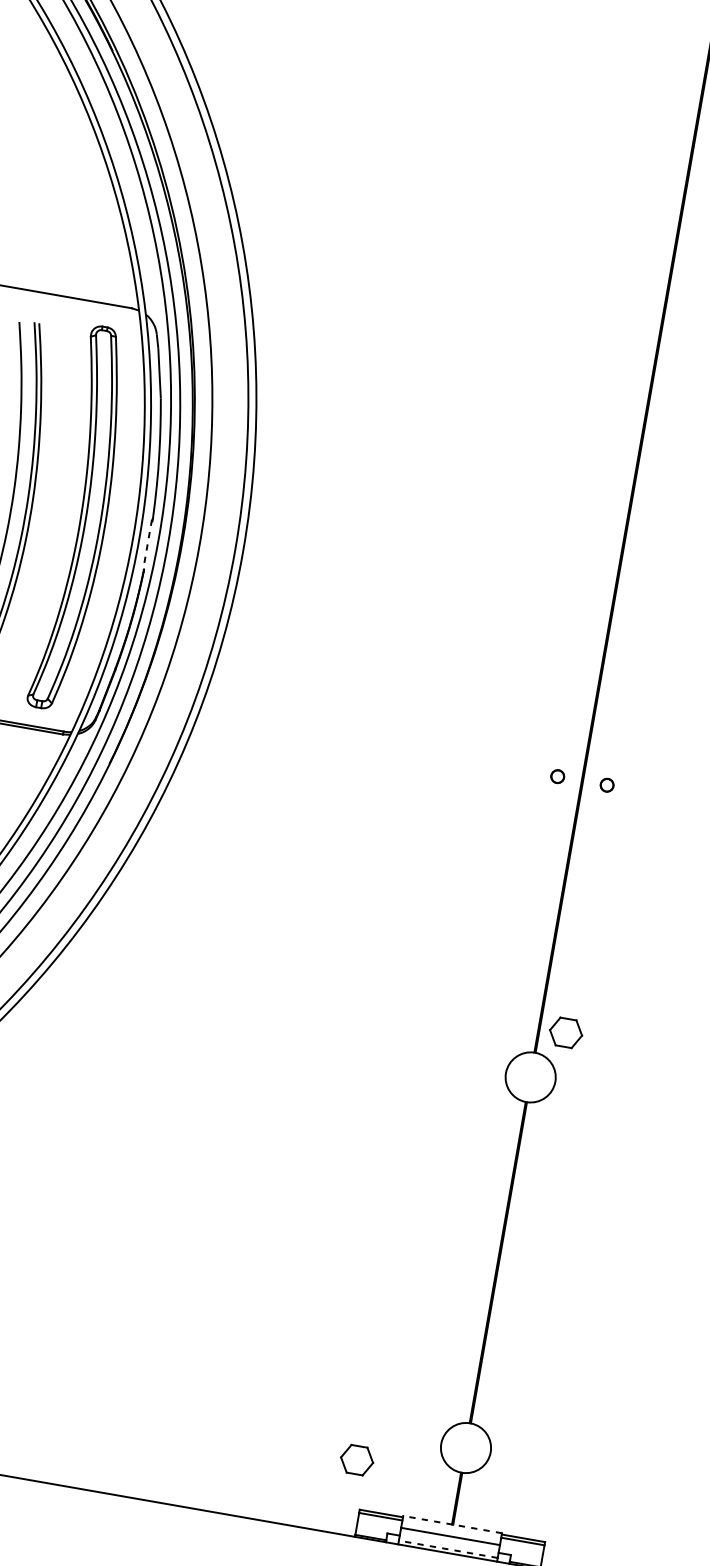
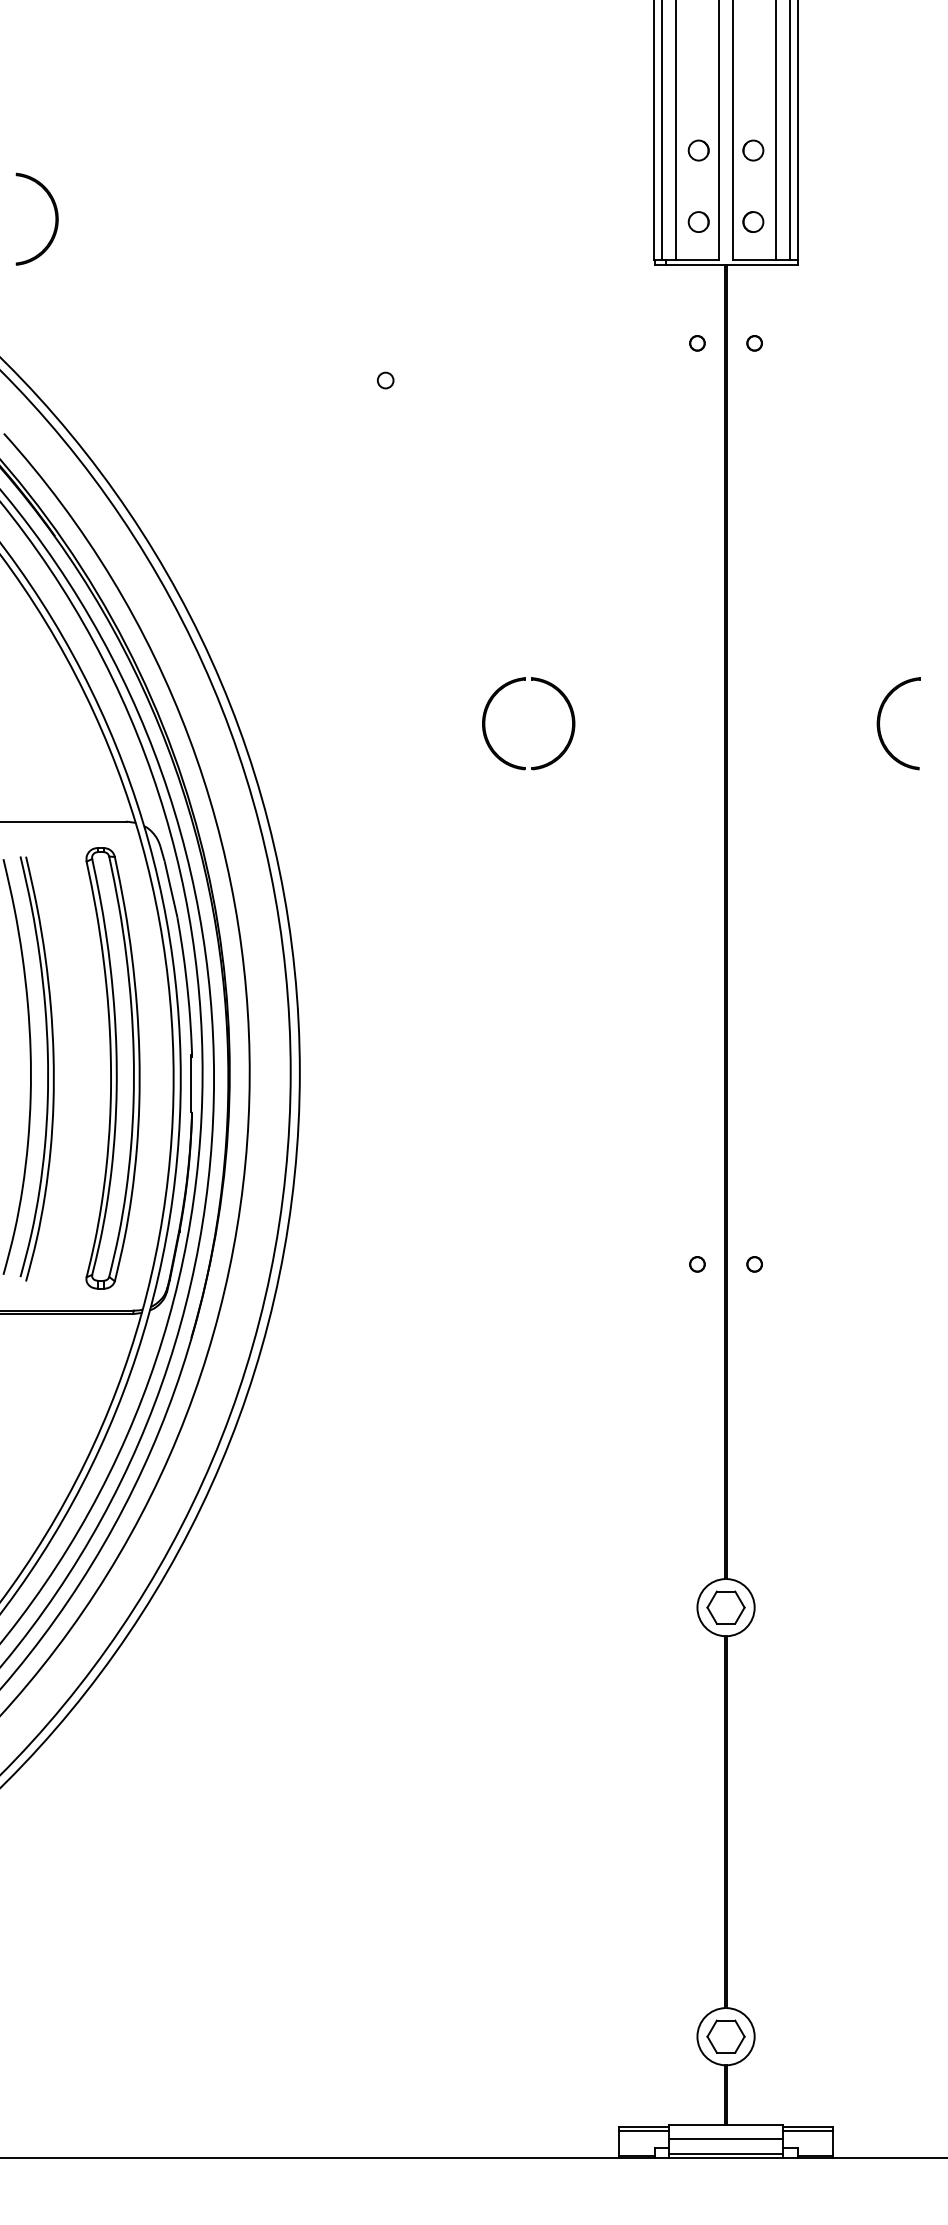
part: (474, 251) -> (501, 690), added
line: (147, 544) -> (191, 1084), dashed -> solid
part: (565, 1032) -> (725, 1607), moved
part: (356, 1459) -> (725, 2036), moved
line: (452, 1524) -> (725, 2125), dashed -> solid
line: (447, 1548) -> (725, 2153), dashed -> solid

